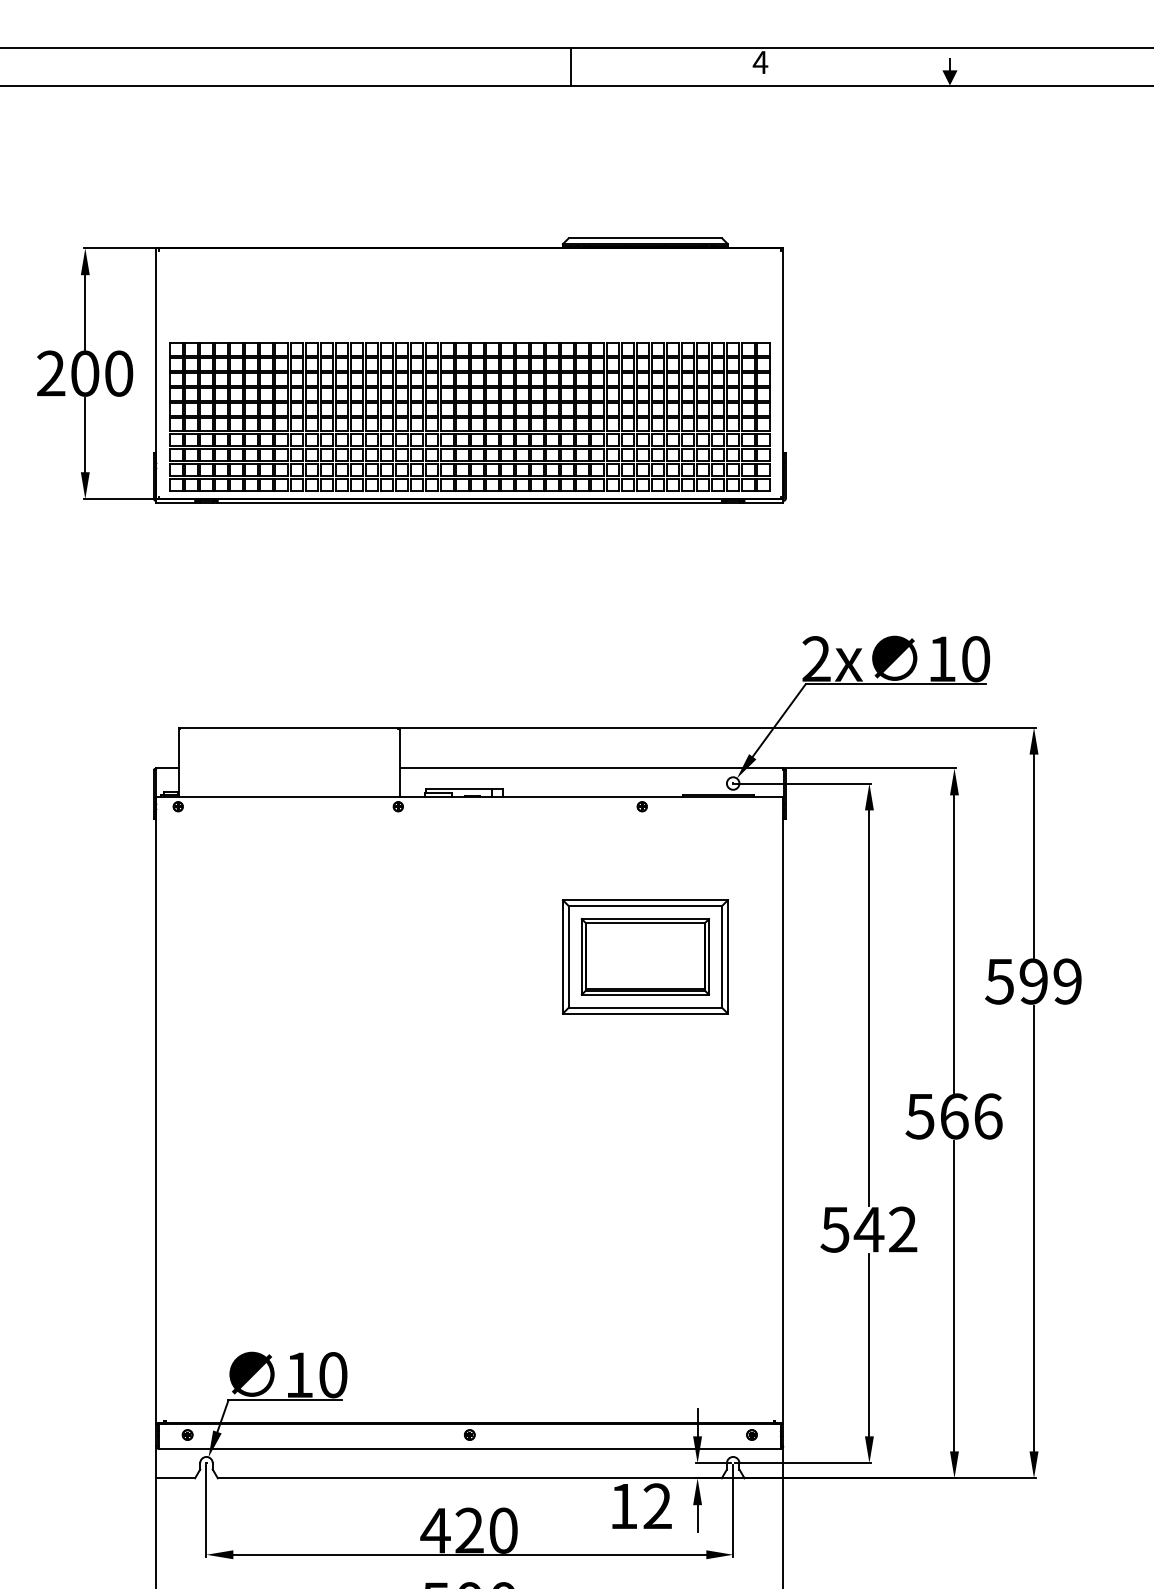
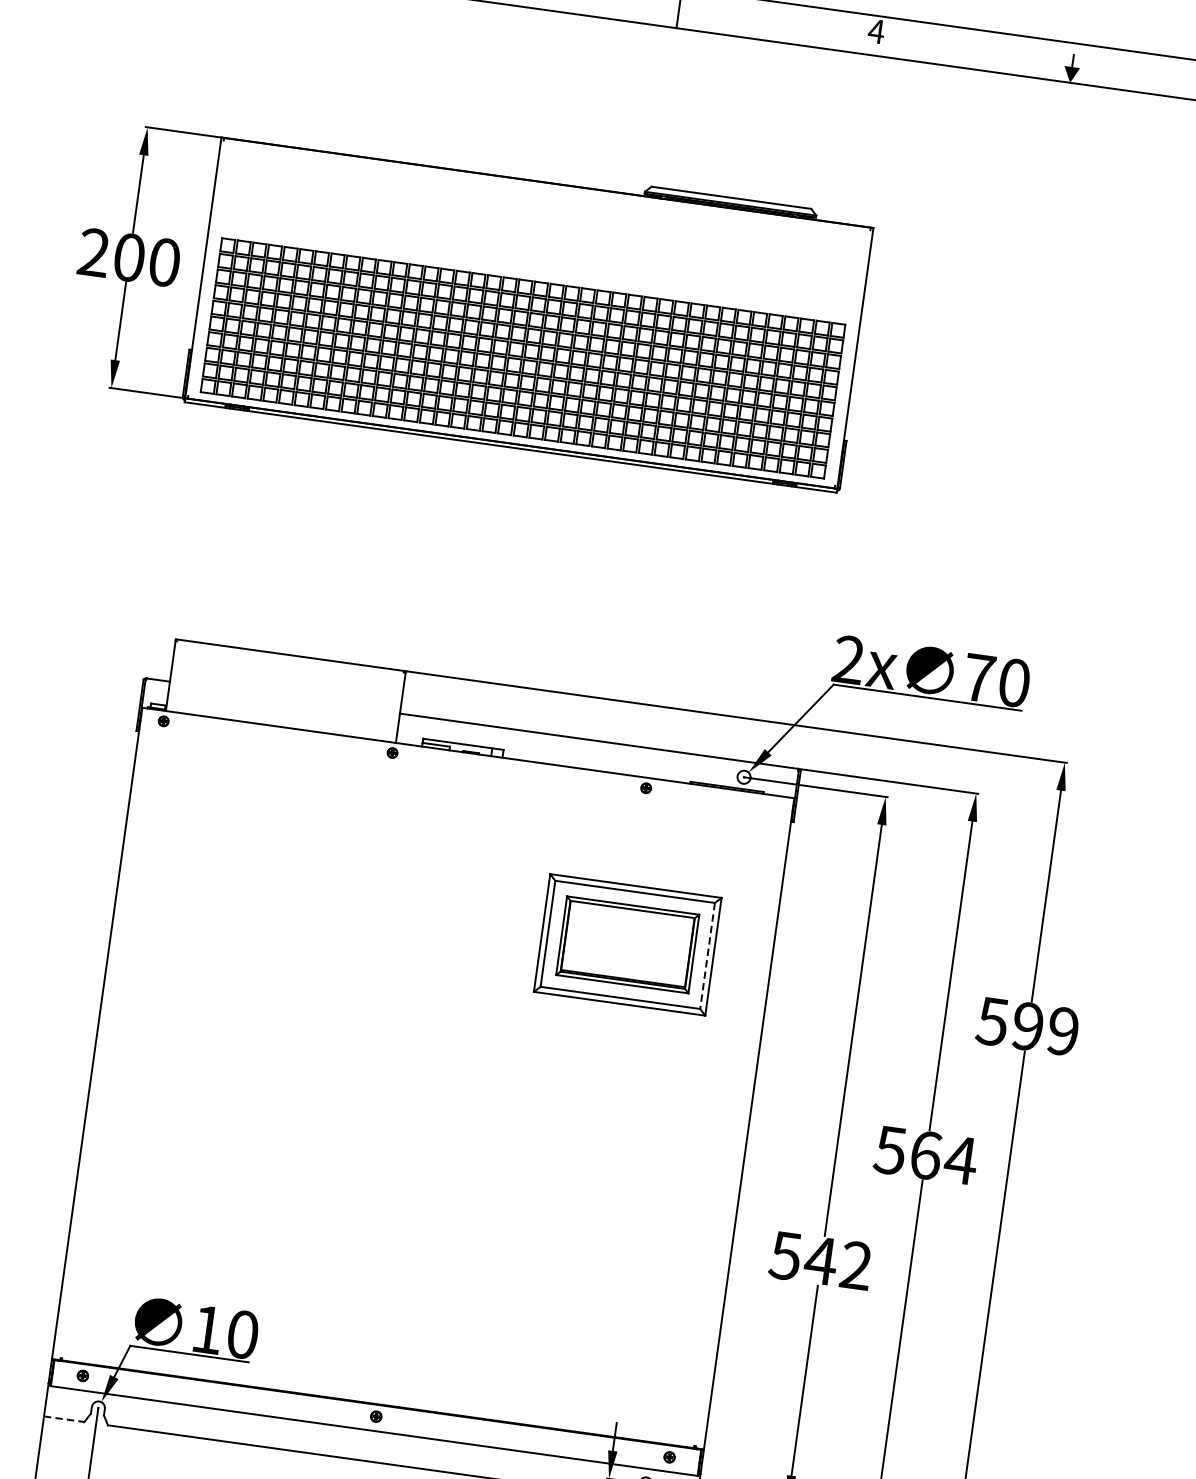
text: (942, 658) -> (979, 677), 10 -> 70
line: (722, 956) -> (707, 955), solid -> dashed
text: (987, 1116) -> (960, 1160), 566 -> 564
line: (176, 1478) -> (64, 1419), solid -> dashed

